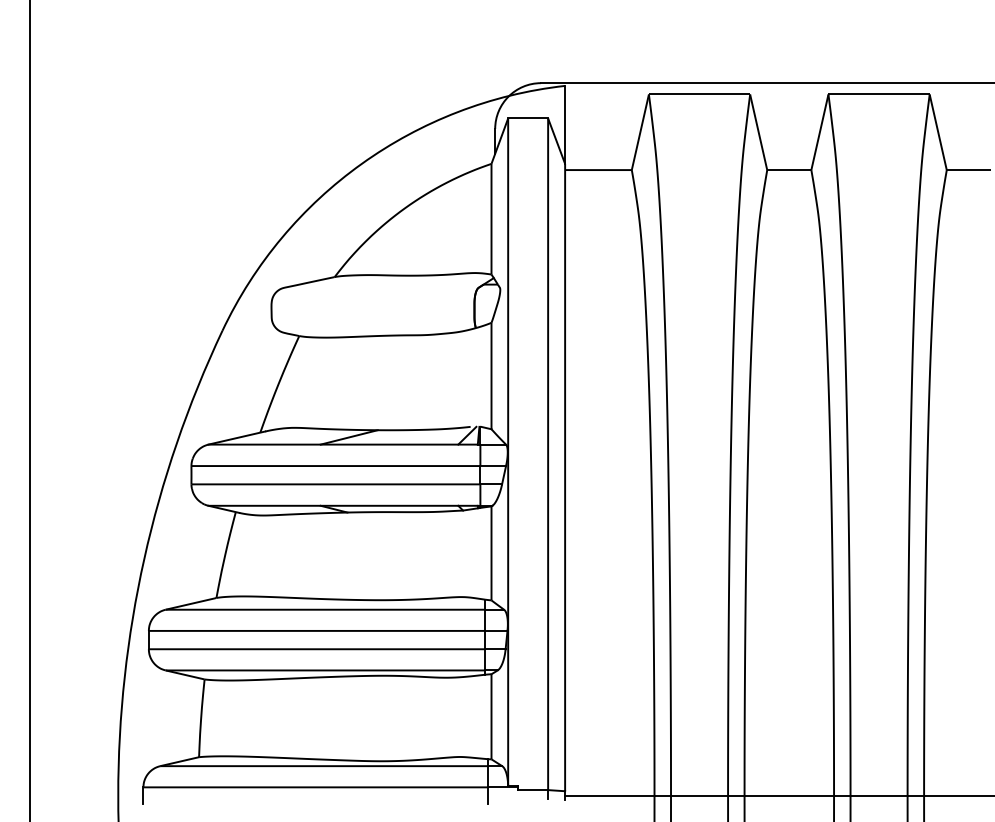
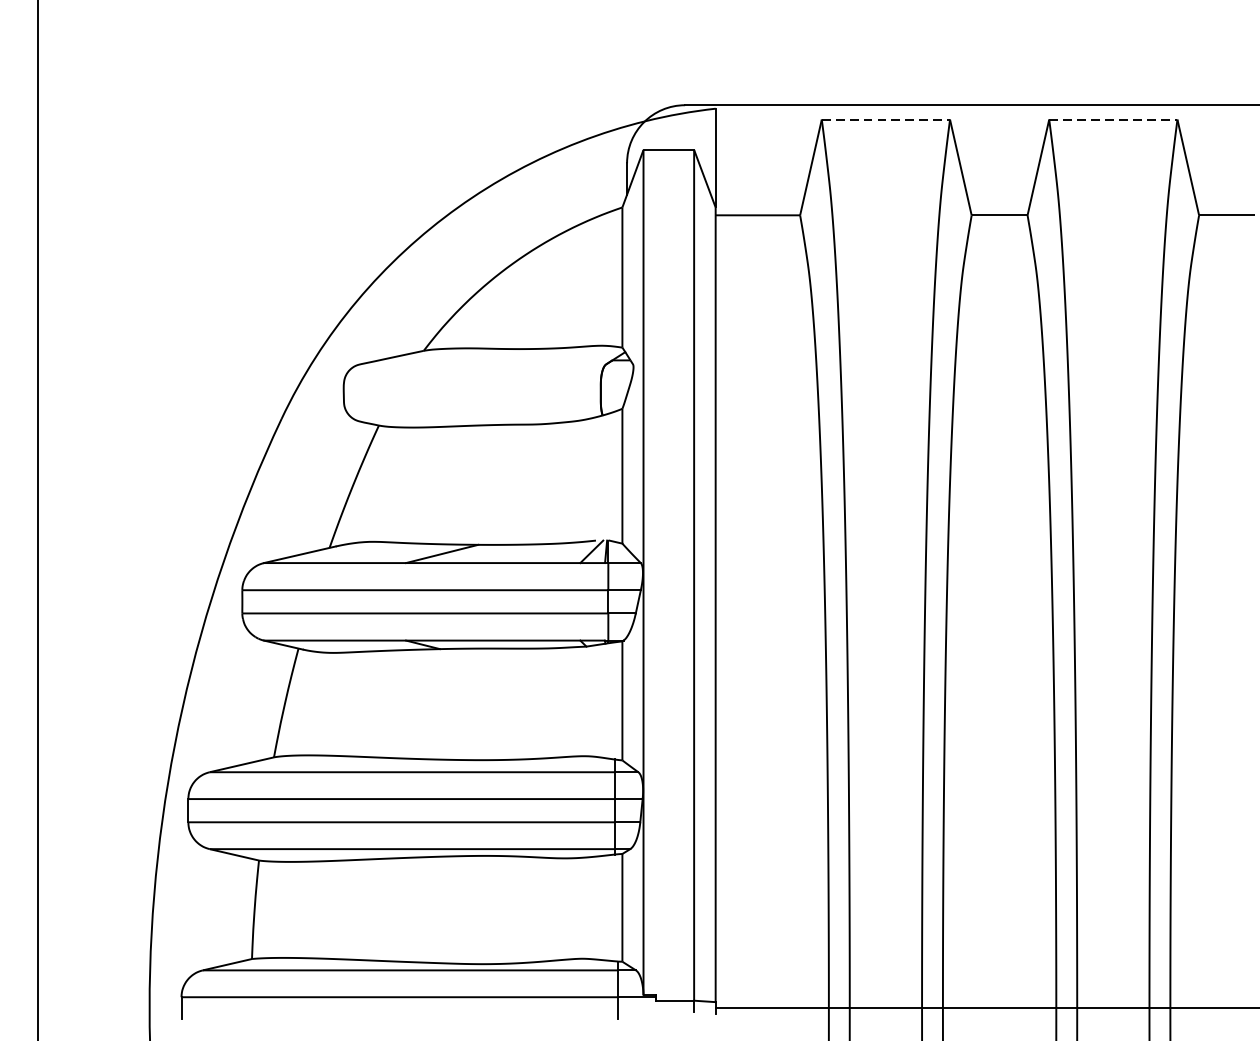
line: (699, 94) -> (885, 119), solid -> dashed
line: (879, 94) -> (1113, 119), solid -> dashed

